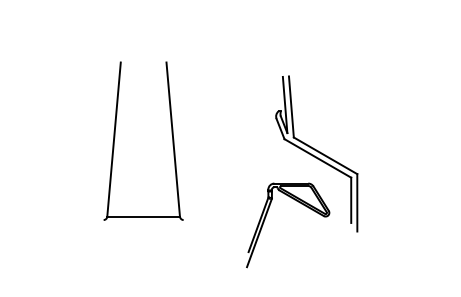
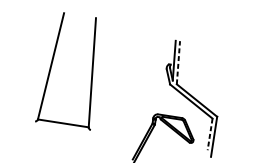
line: (291, 106) -> (178, 62), solid -> dashed
line: (351, 200) -> (210, 134), solid -> dashed

